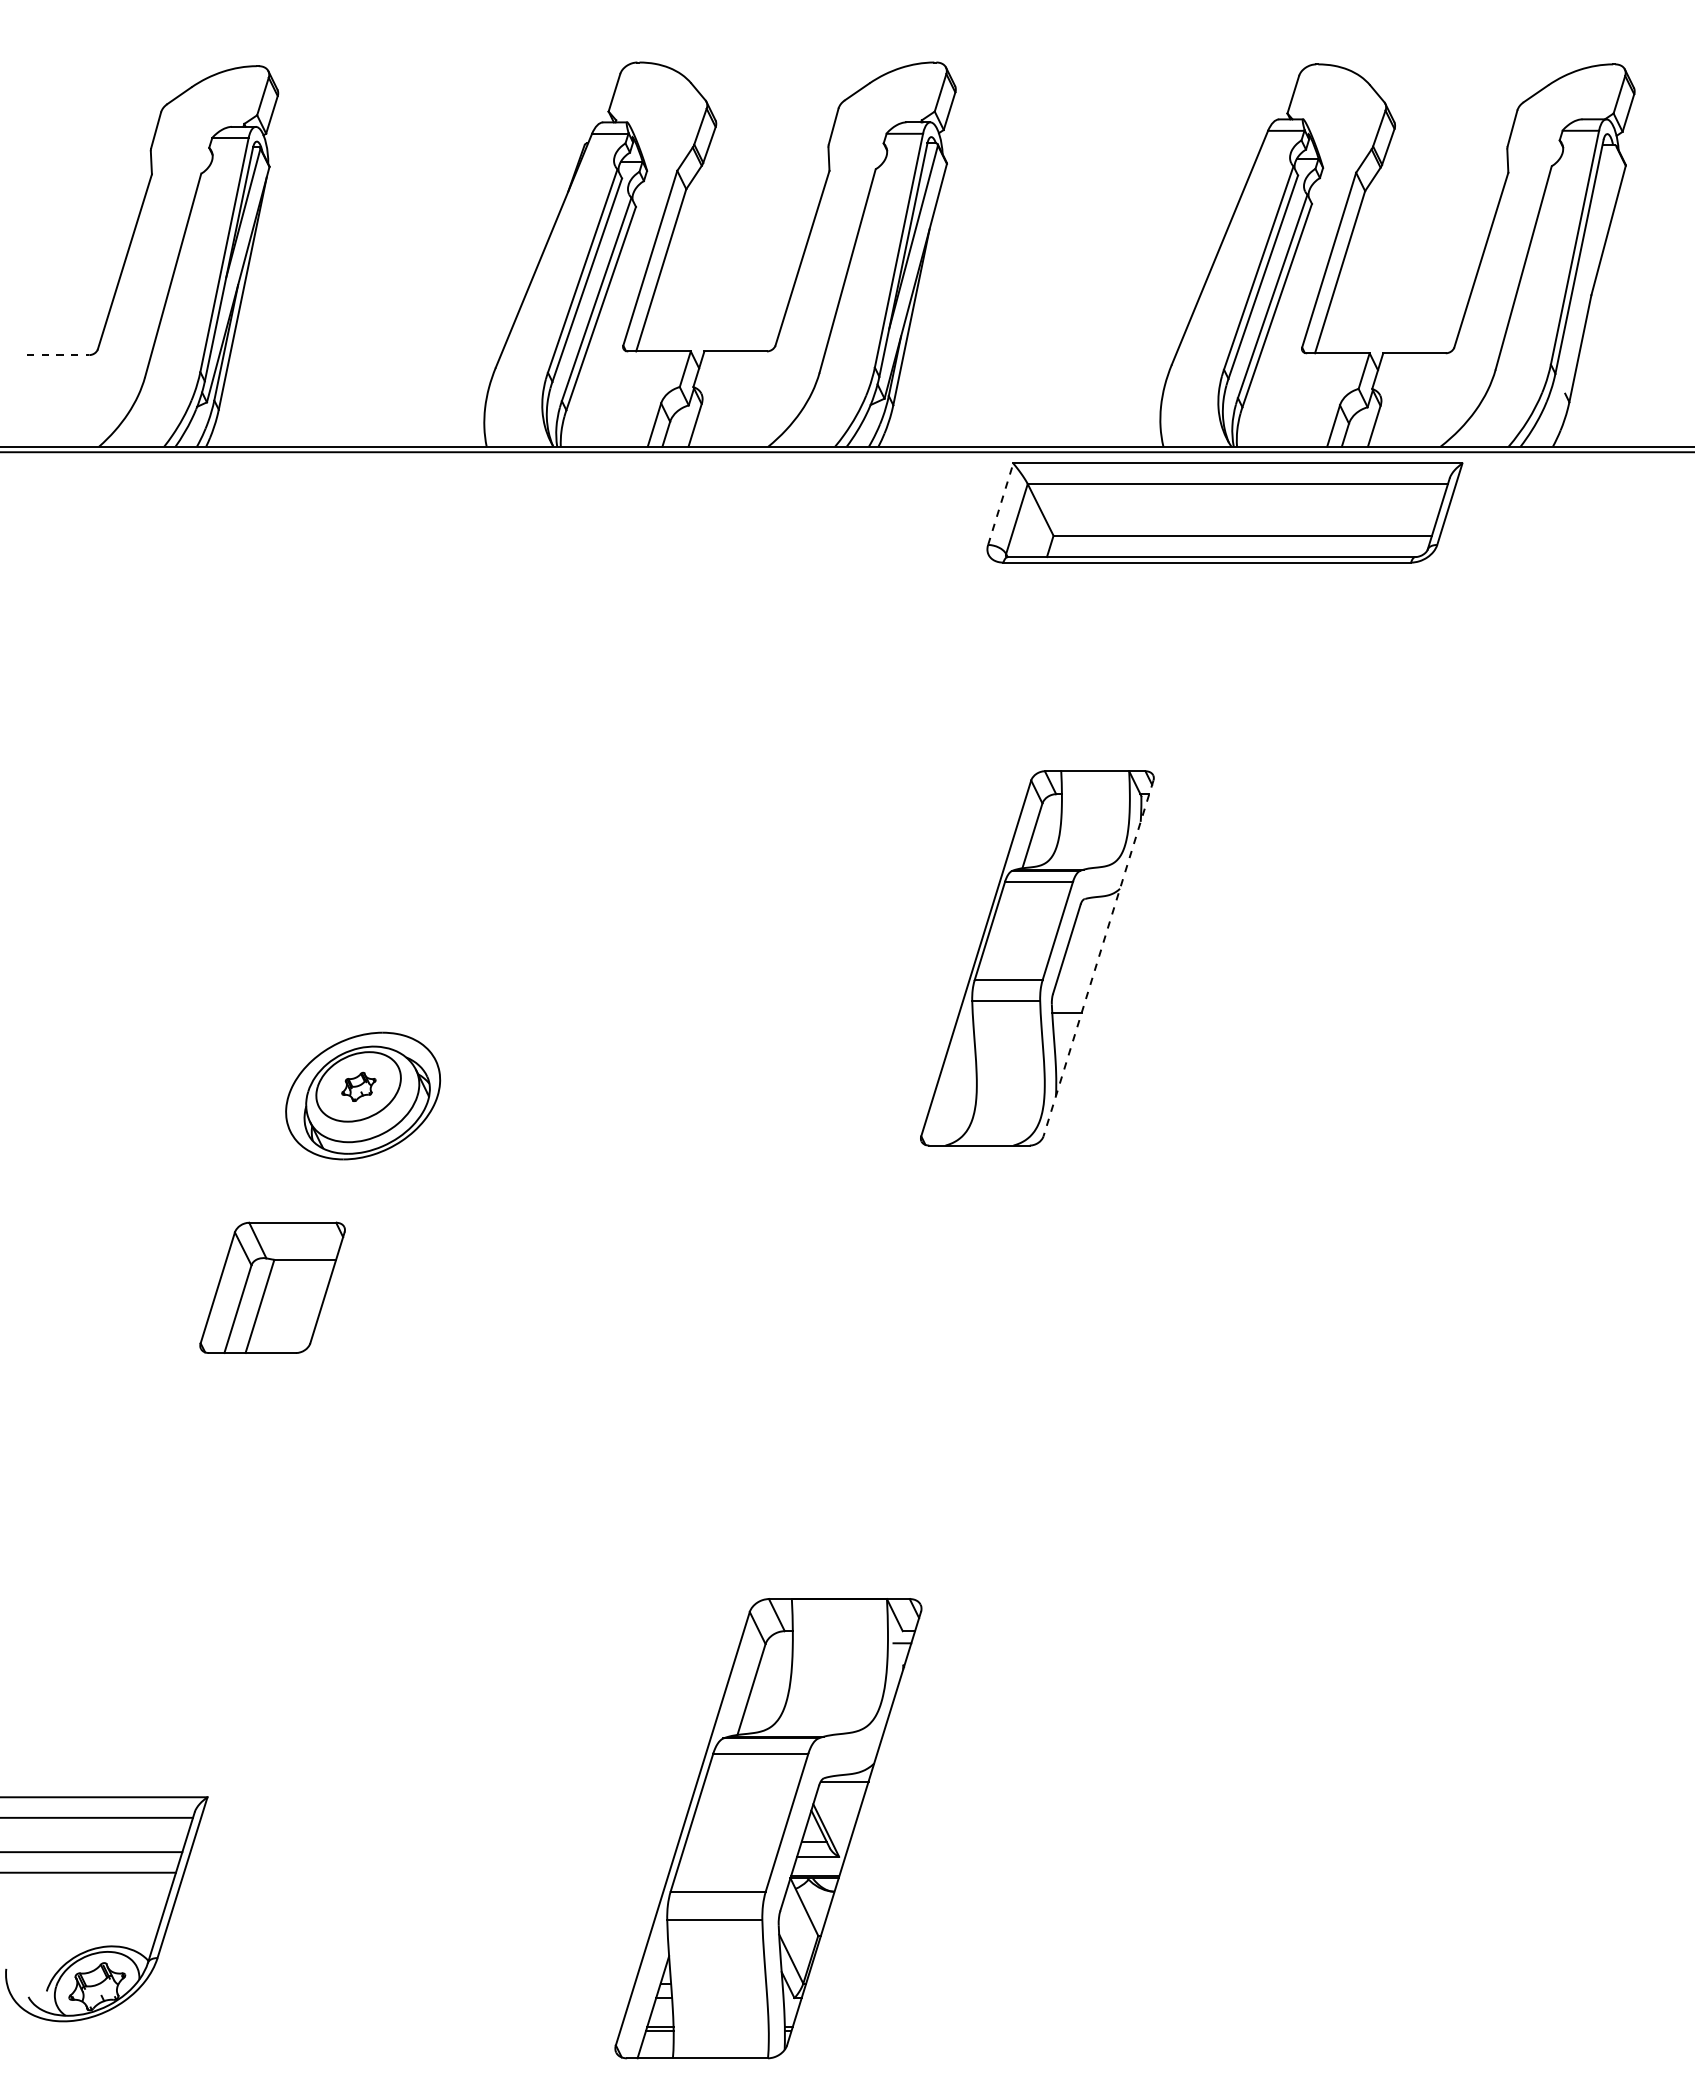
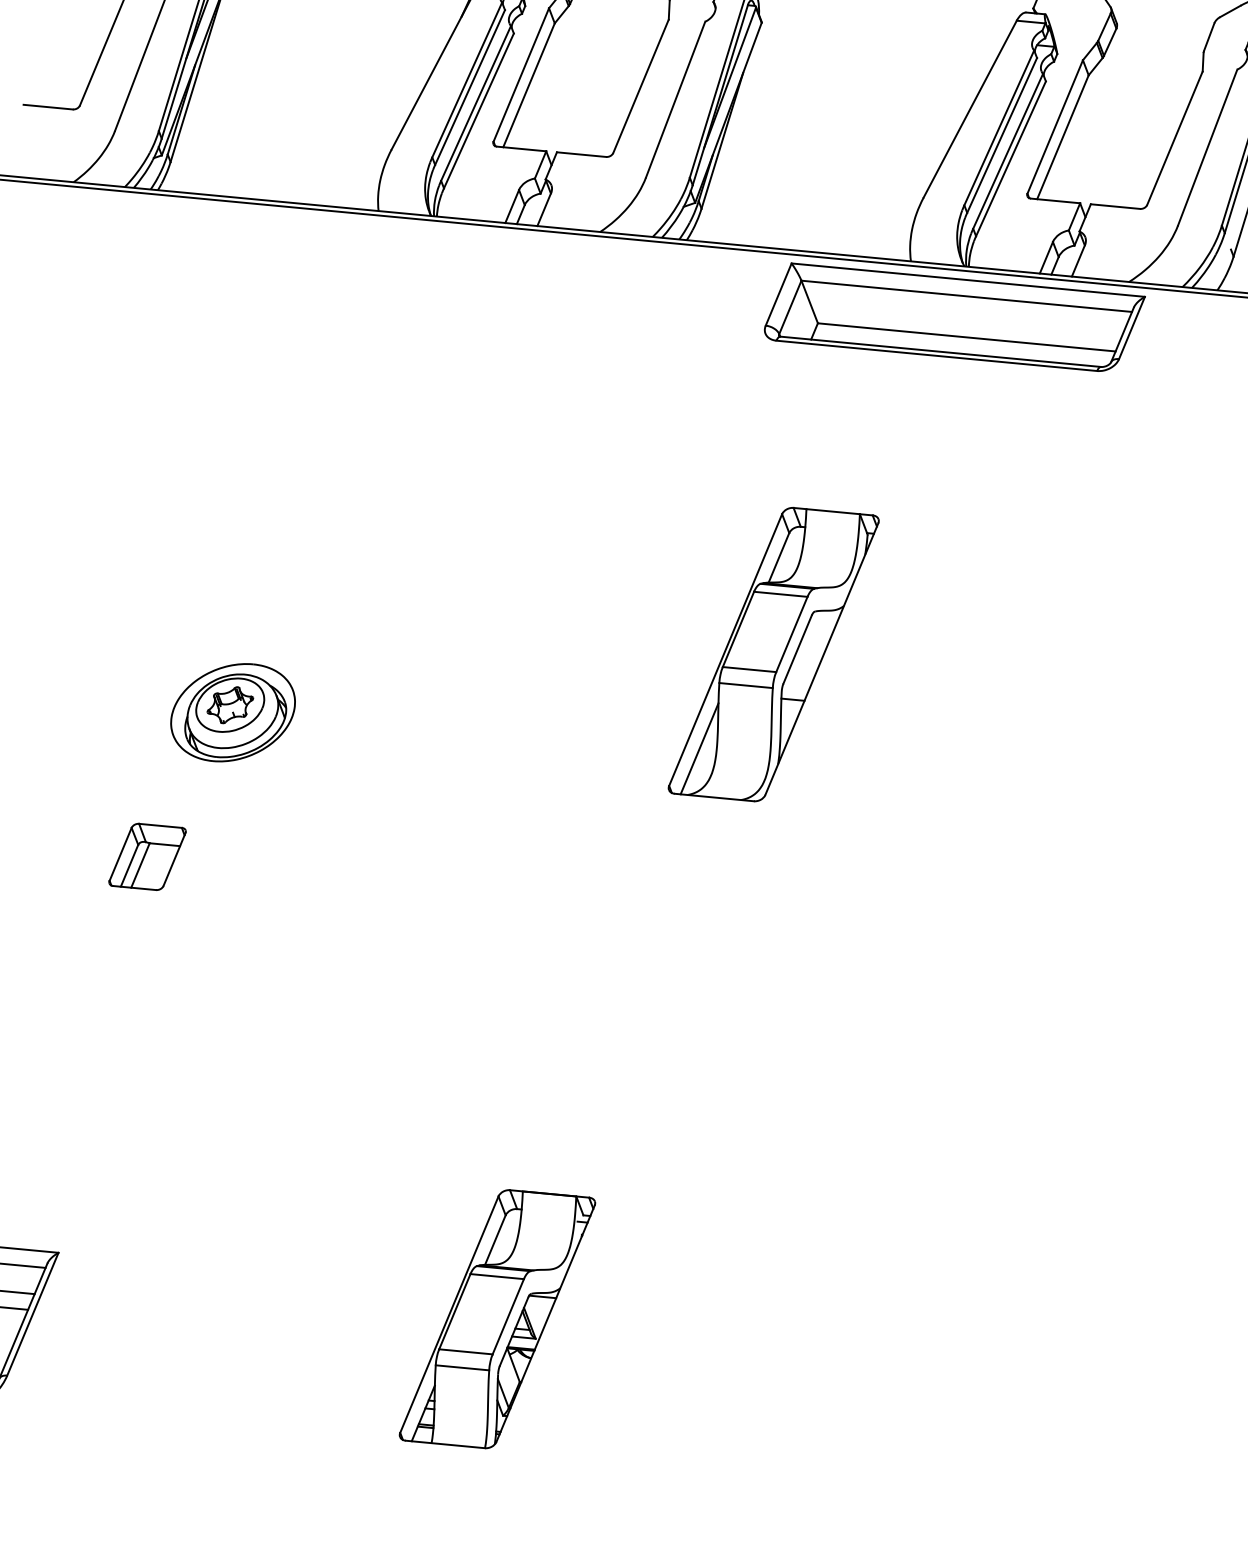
line: (58, 355) -> (48, 107), dashed -> solid
line: (1000, 504) -> (778, 294), dashed -> solid
line: (1098, 958) -> (821, 659), dashed -> solid
line: (954, 1085) -> (699, 748), added
part: (358, 1086) -> (230, 704), size x1.67
part: (272, 1287) -> (147, 856), size x0.62
part: (768, 1828) -> (497, 1319), size x0.71

